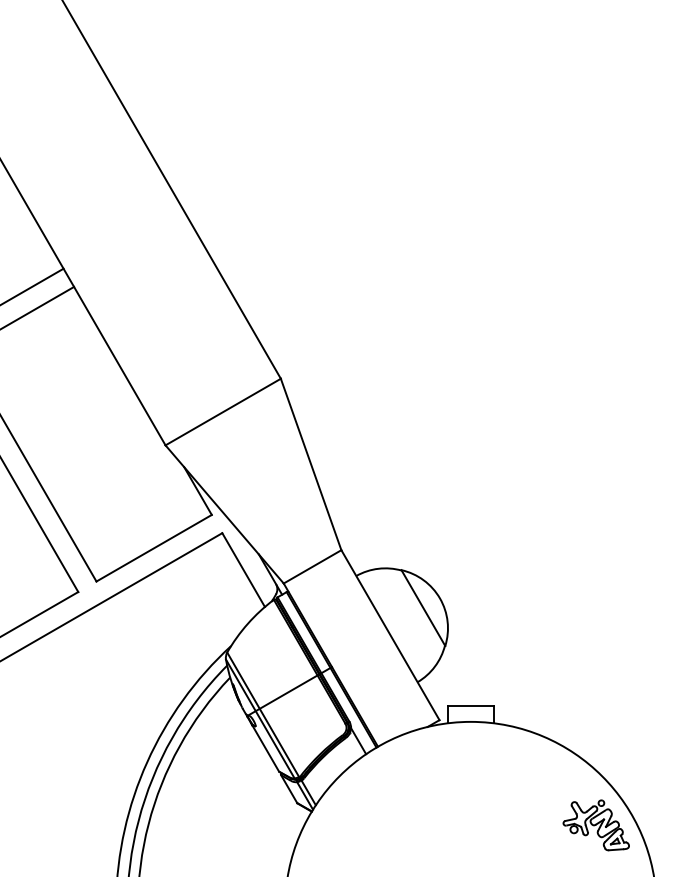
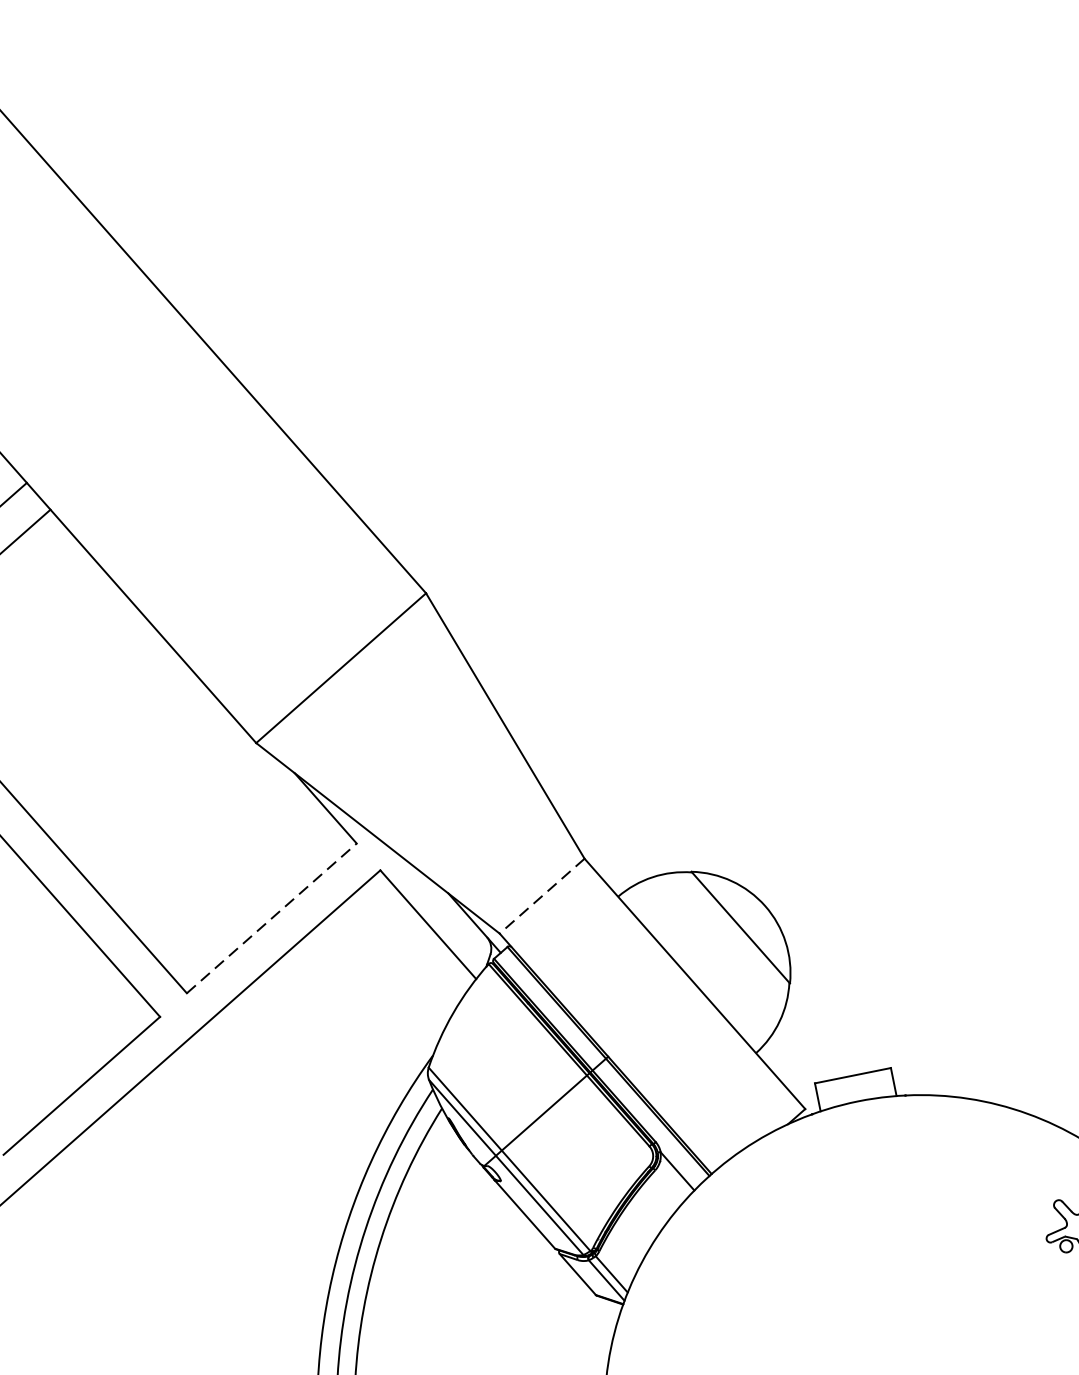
line: (154, 548) -> (272, 918), solid -> dashed
line: (312, 567) -> (542, 897), solid -> dashed

